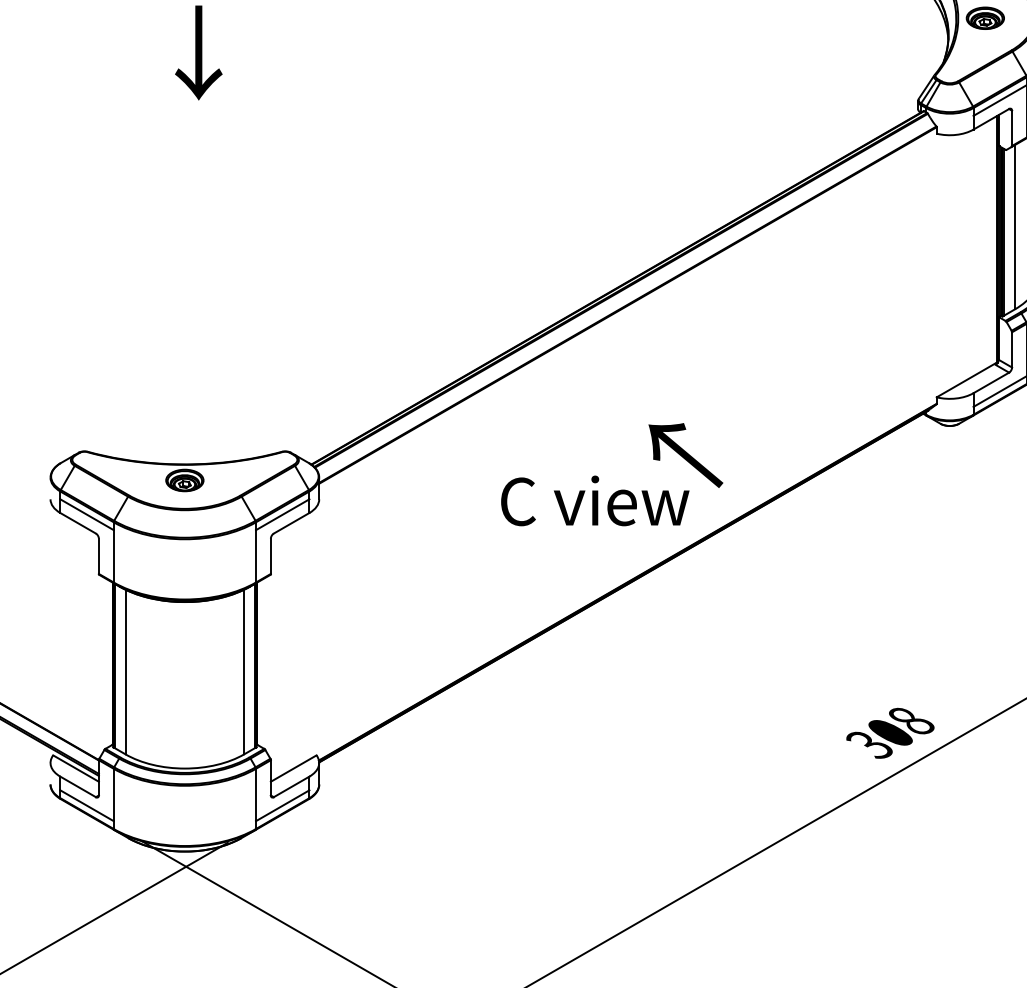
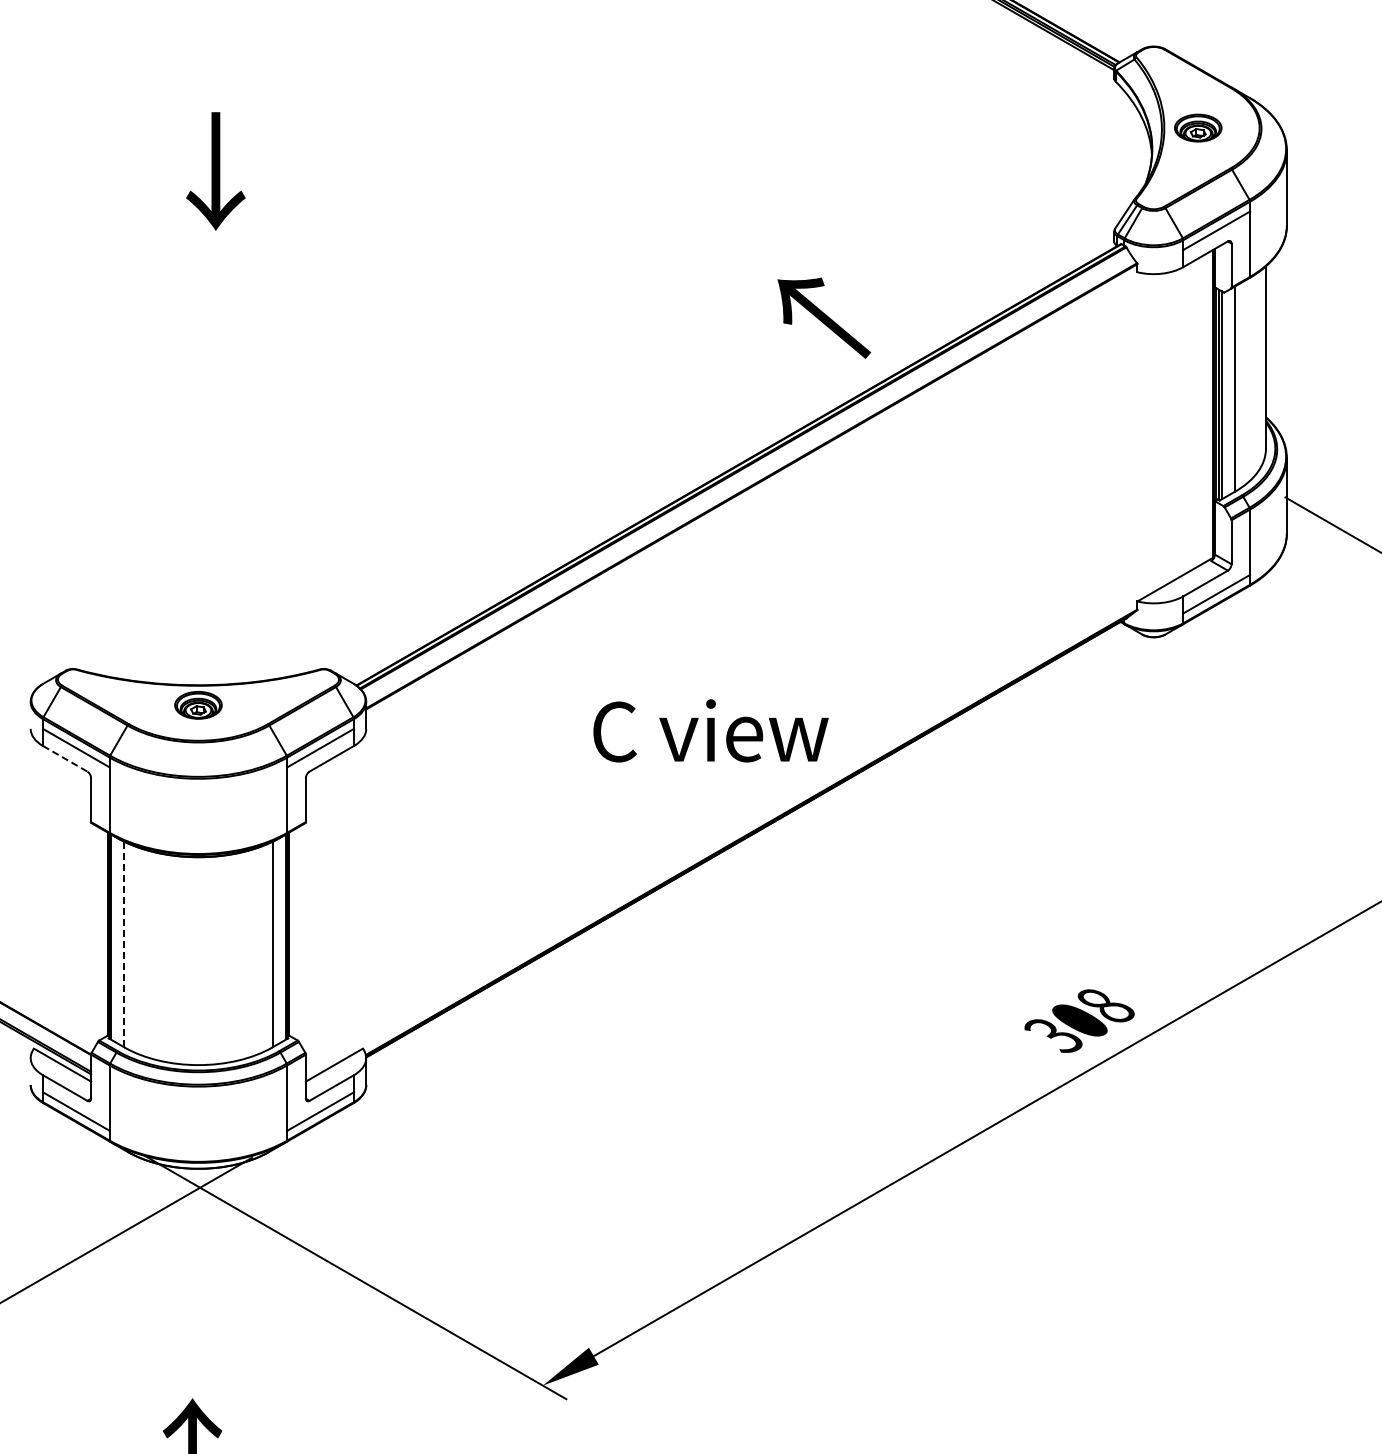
text: (685, 454) -> (823, 317), moved
line: (78, 523) -> (65, 758), solid -> dashed
line: (125, 671) -> (124, 944), solid -> dashed

